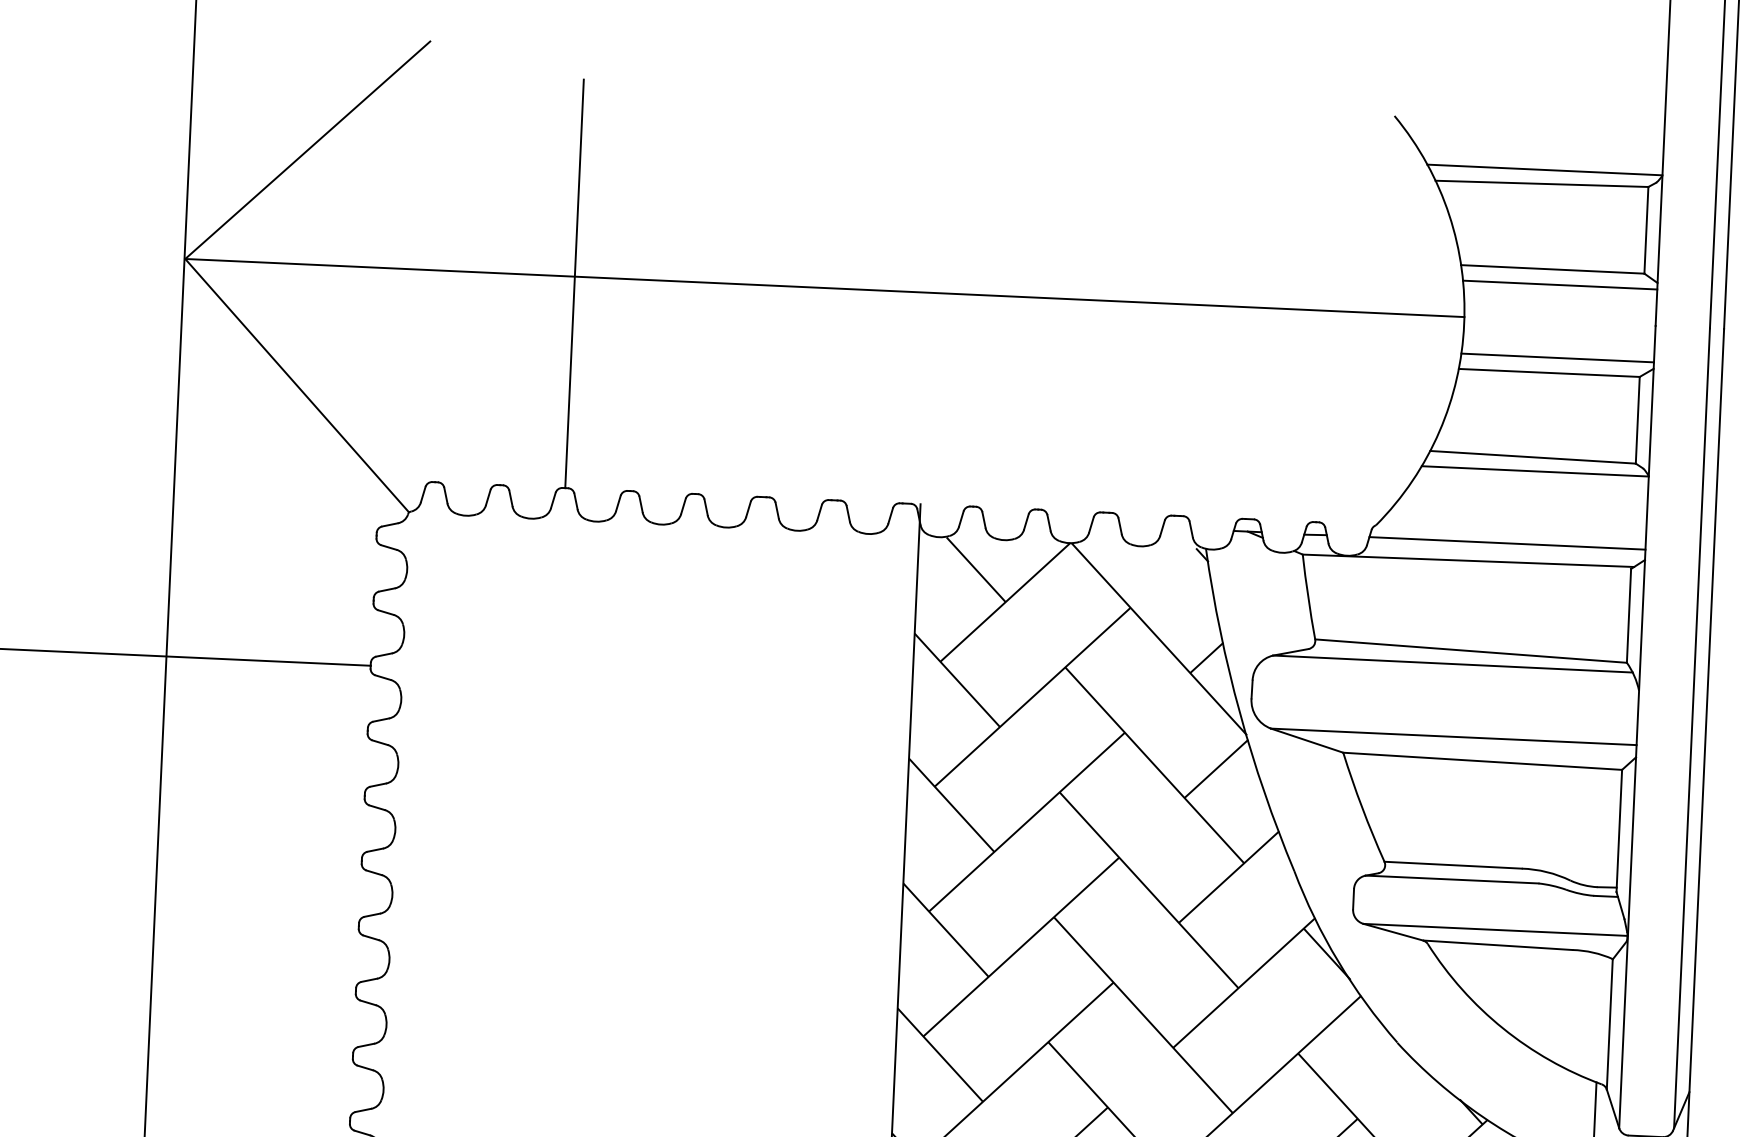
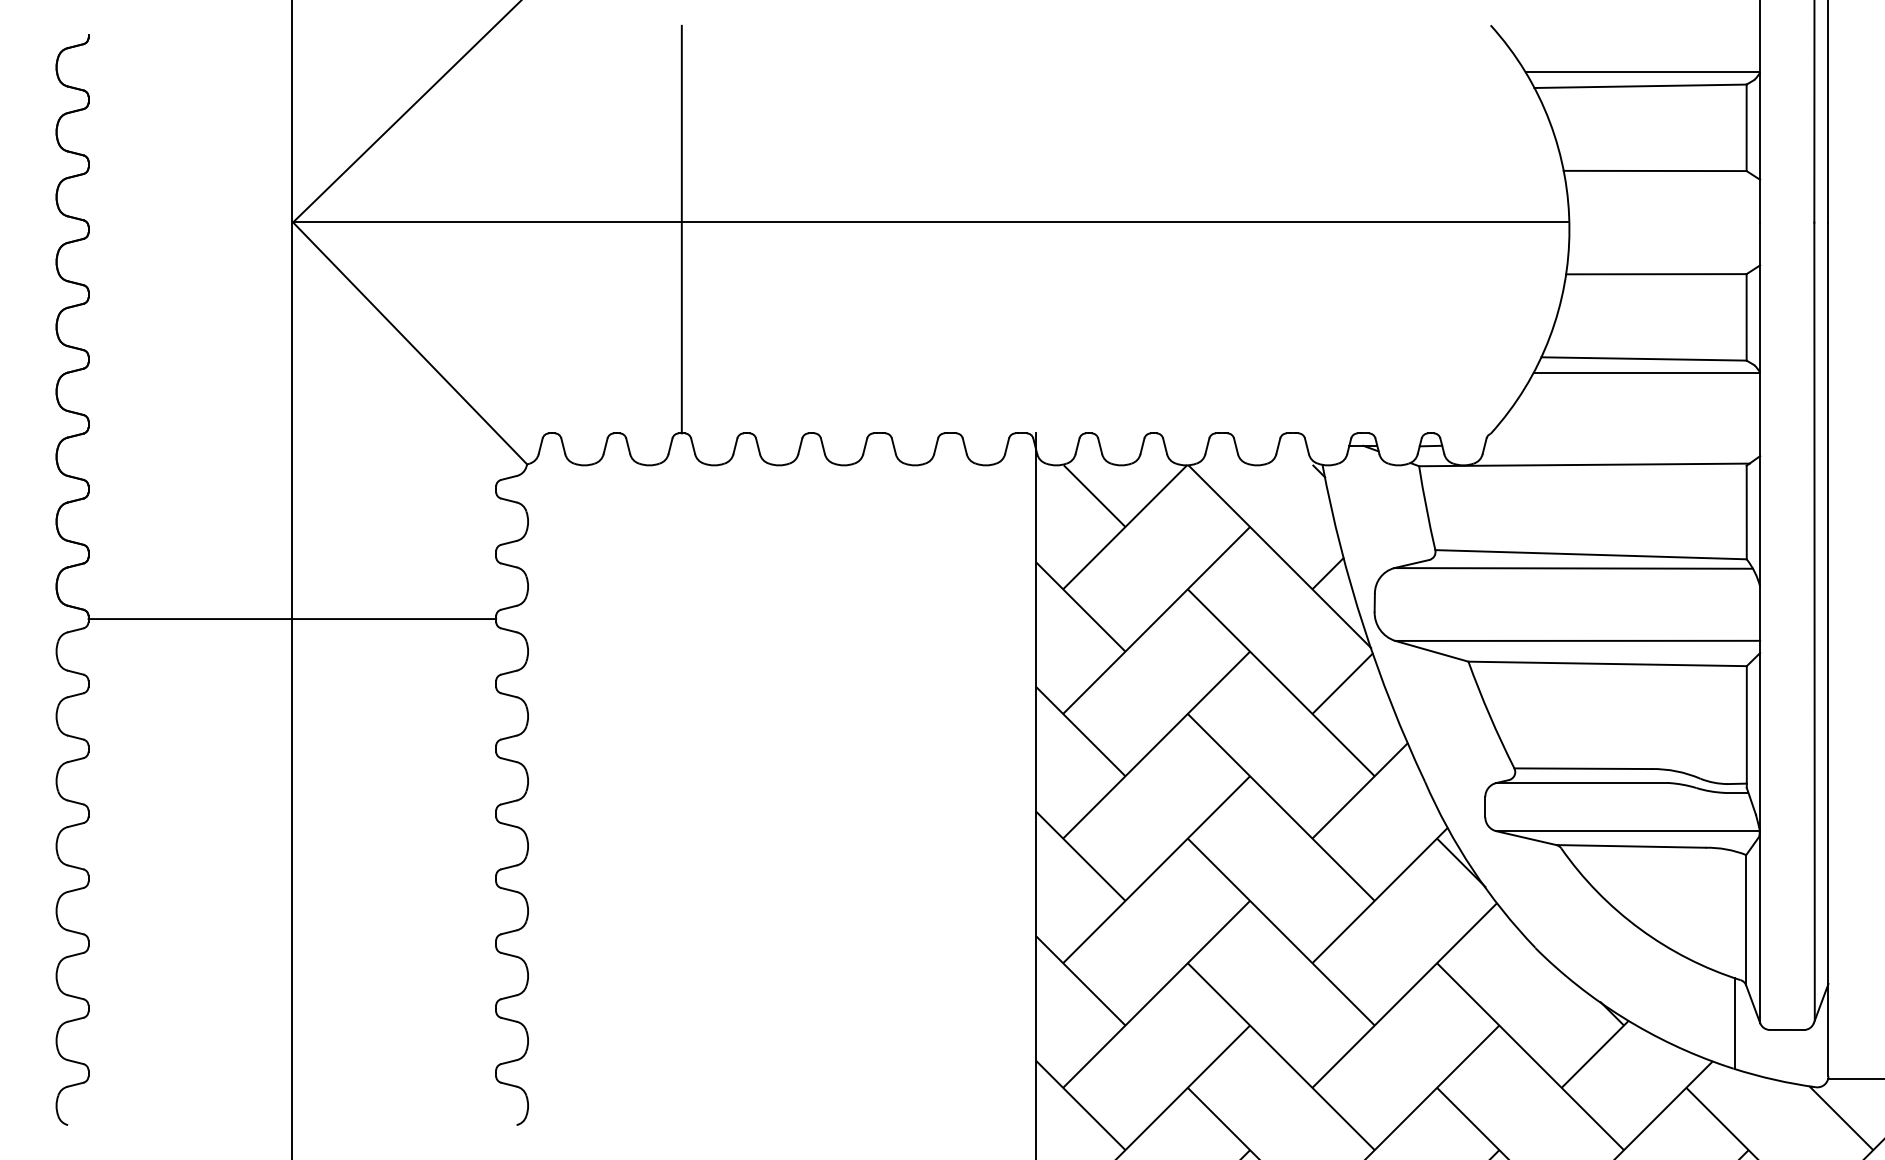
line: (1560, 285) -> (1663, 186), removed
line: (1558, 357) -> (1664, 258), removed
line: (1507, 543) -> (1622, 445), removed

